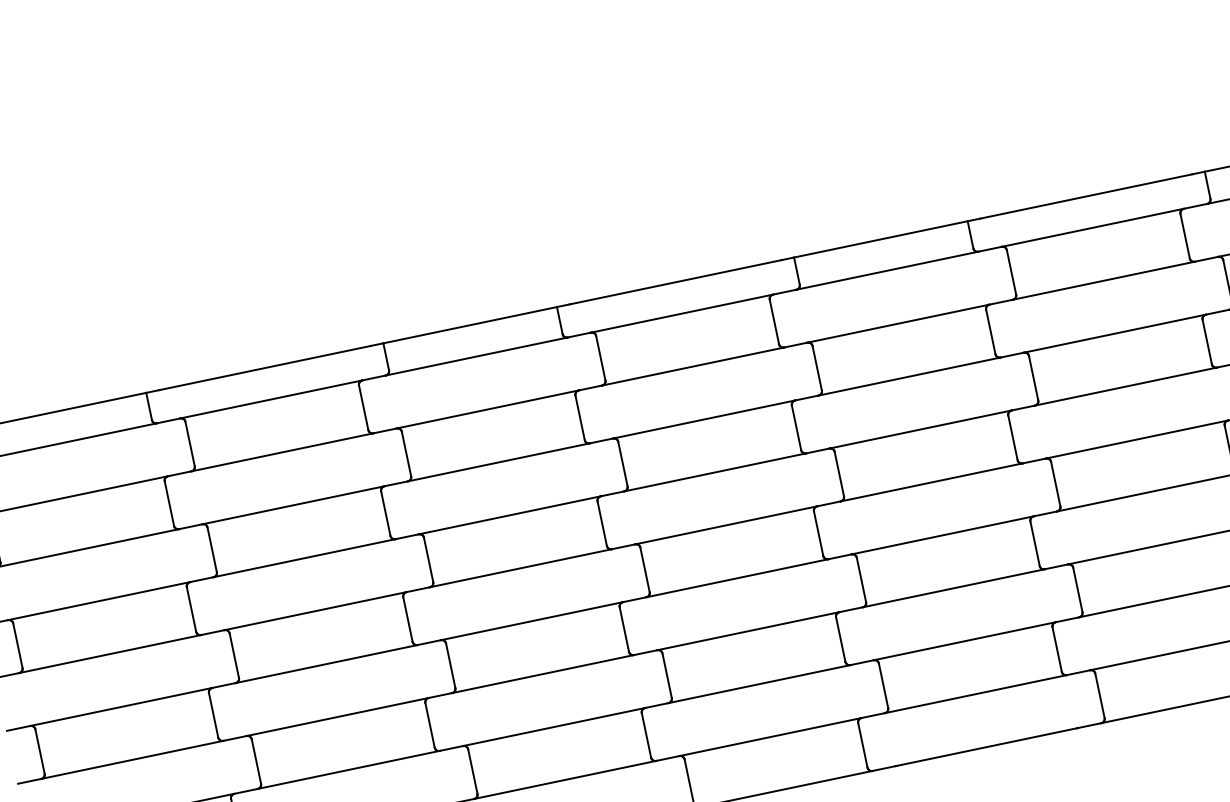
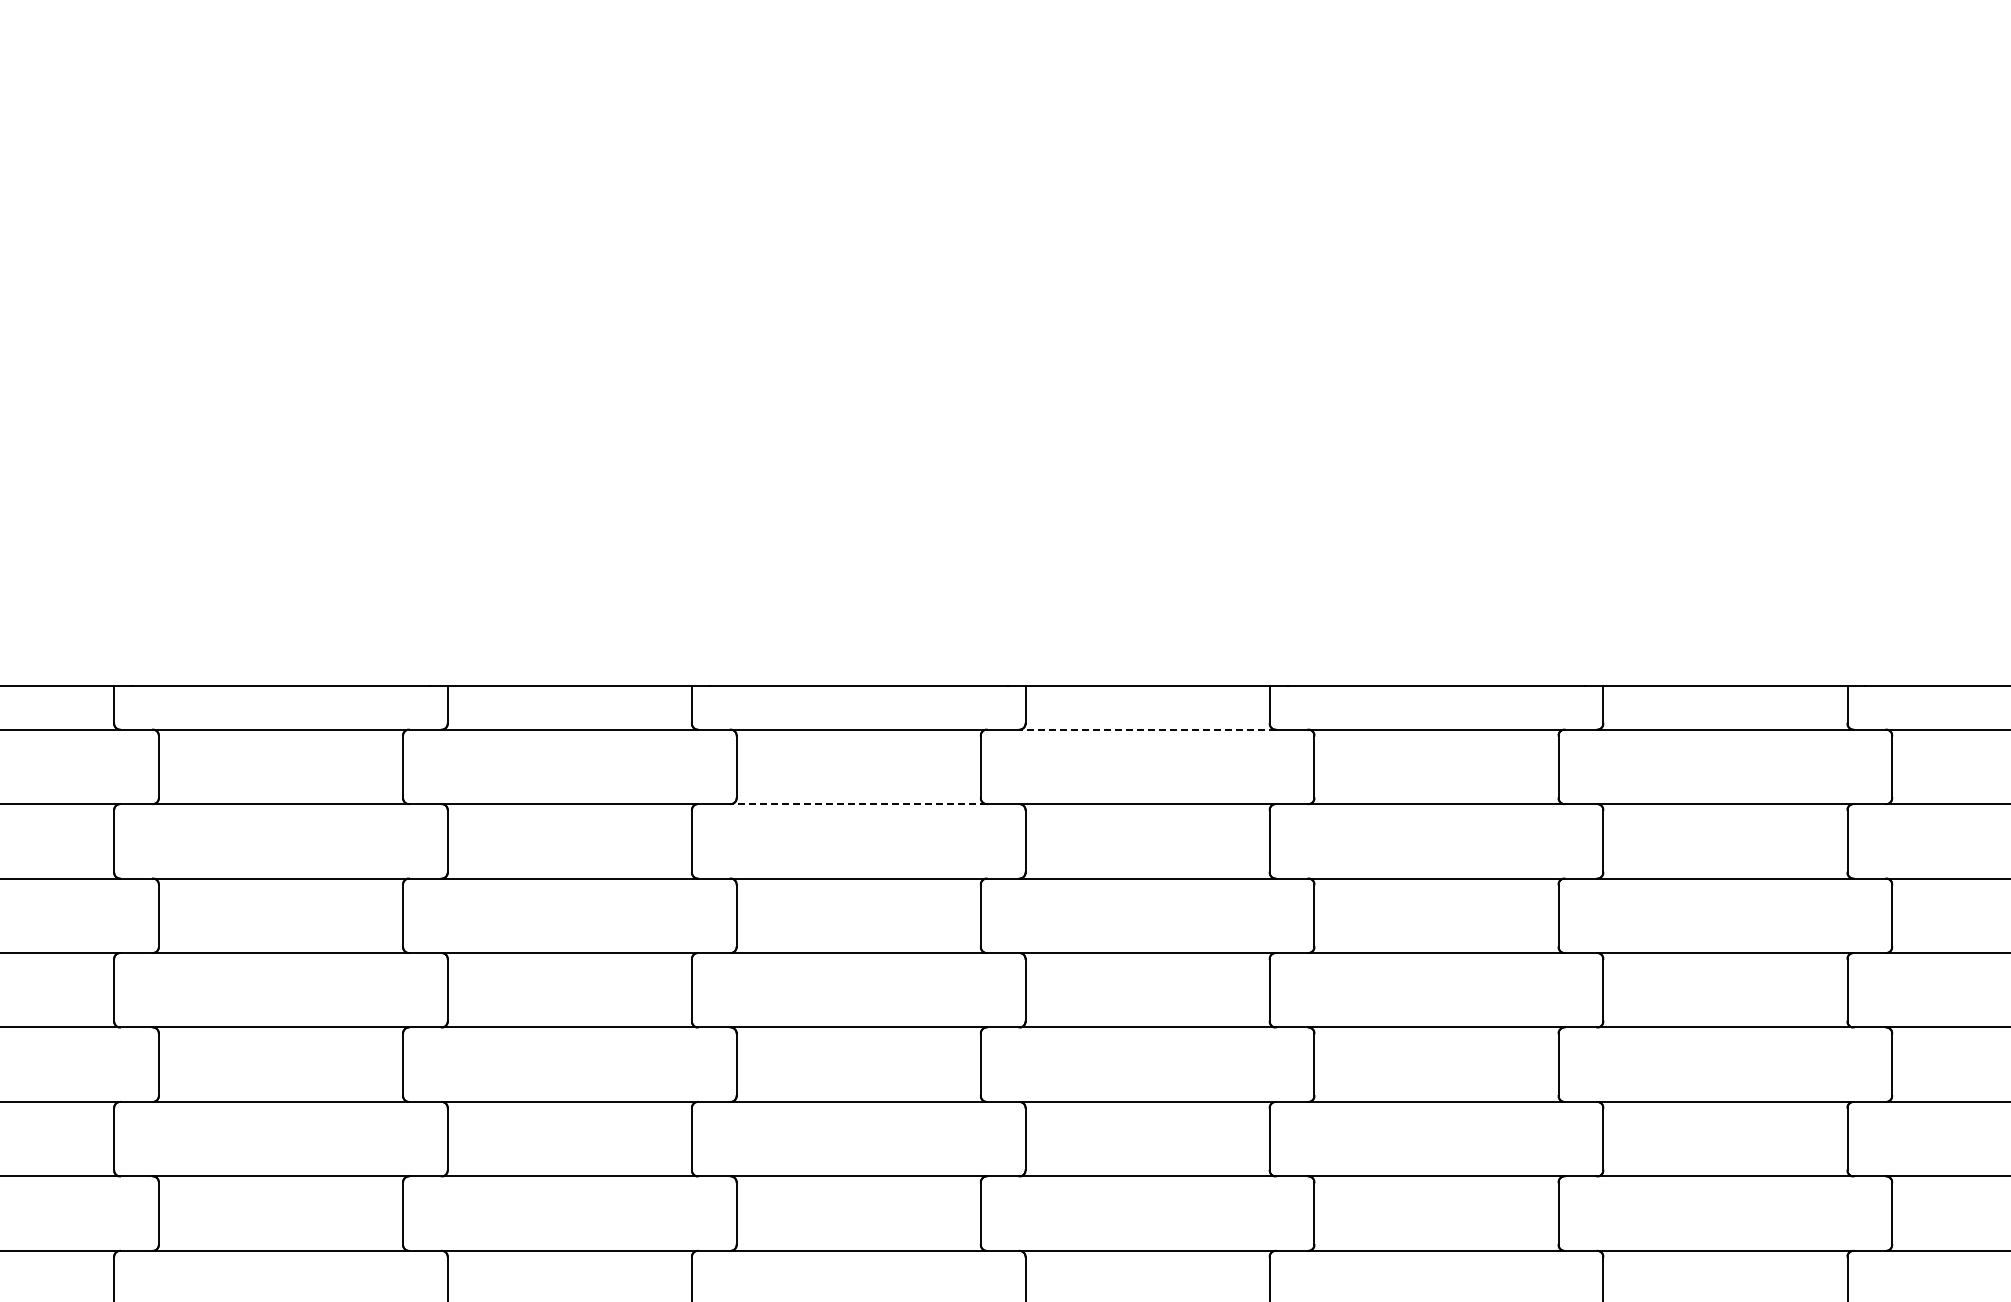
line: (887, 270) -> (1147, 729), solid -> dashed
line: (693, 366) -> (858, 804), solid -> dashed

